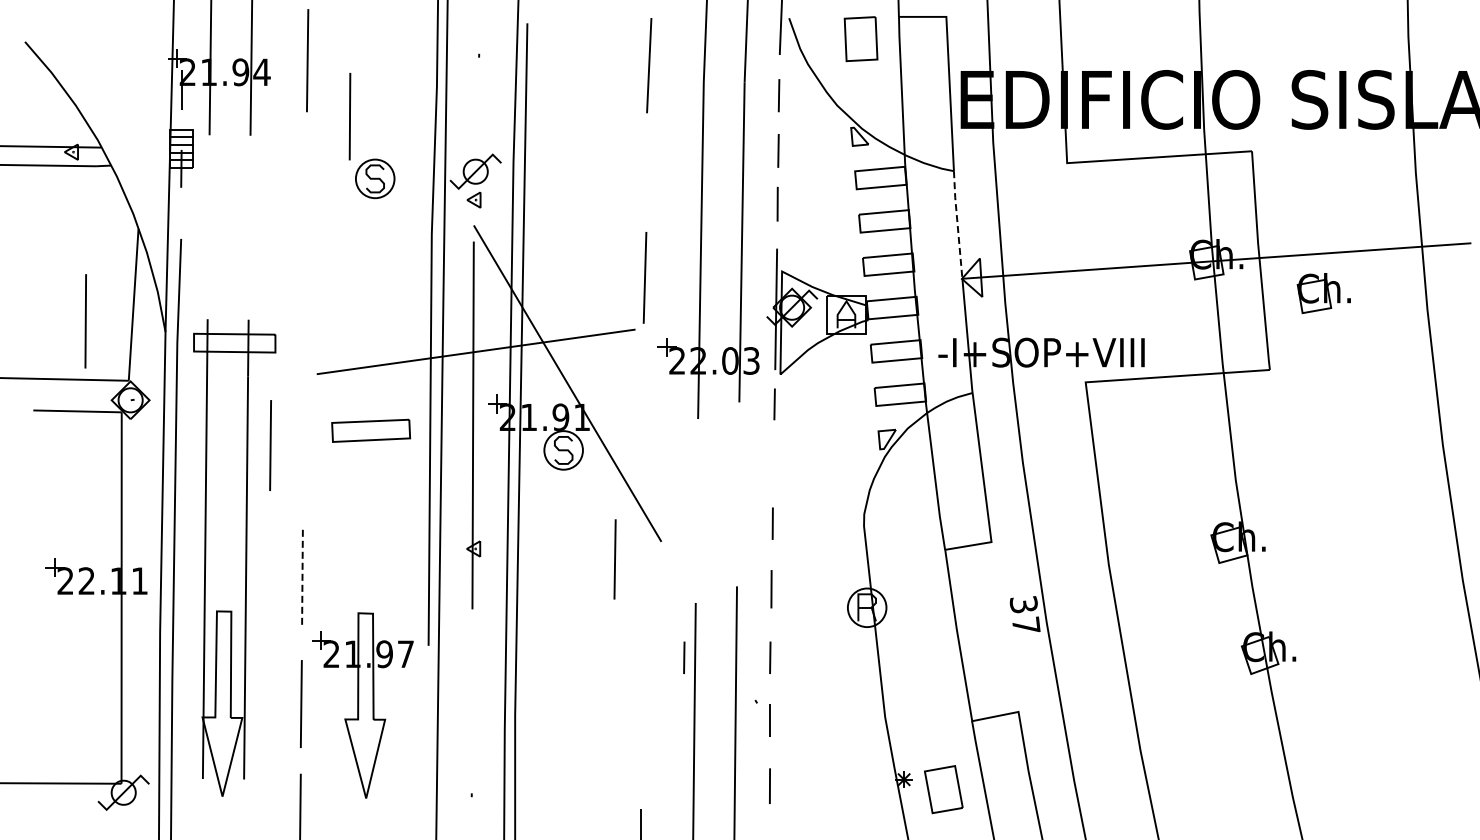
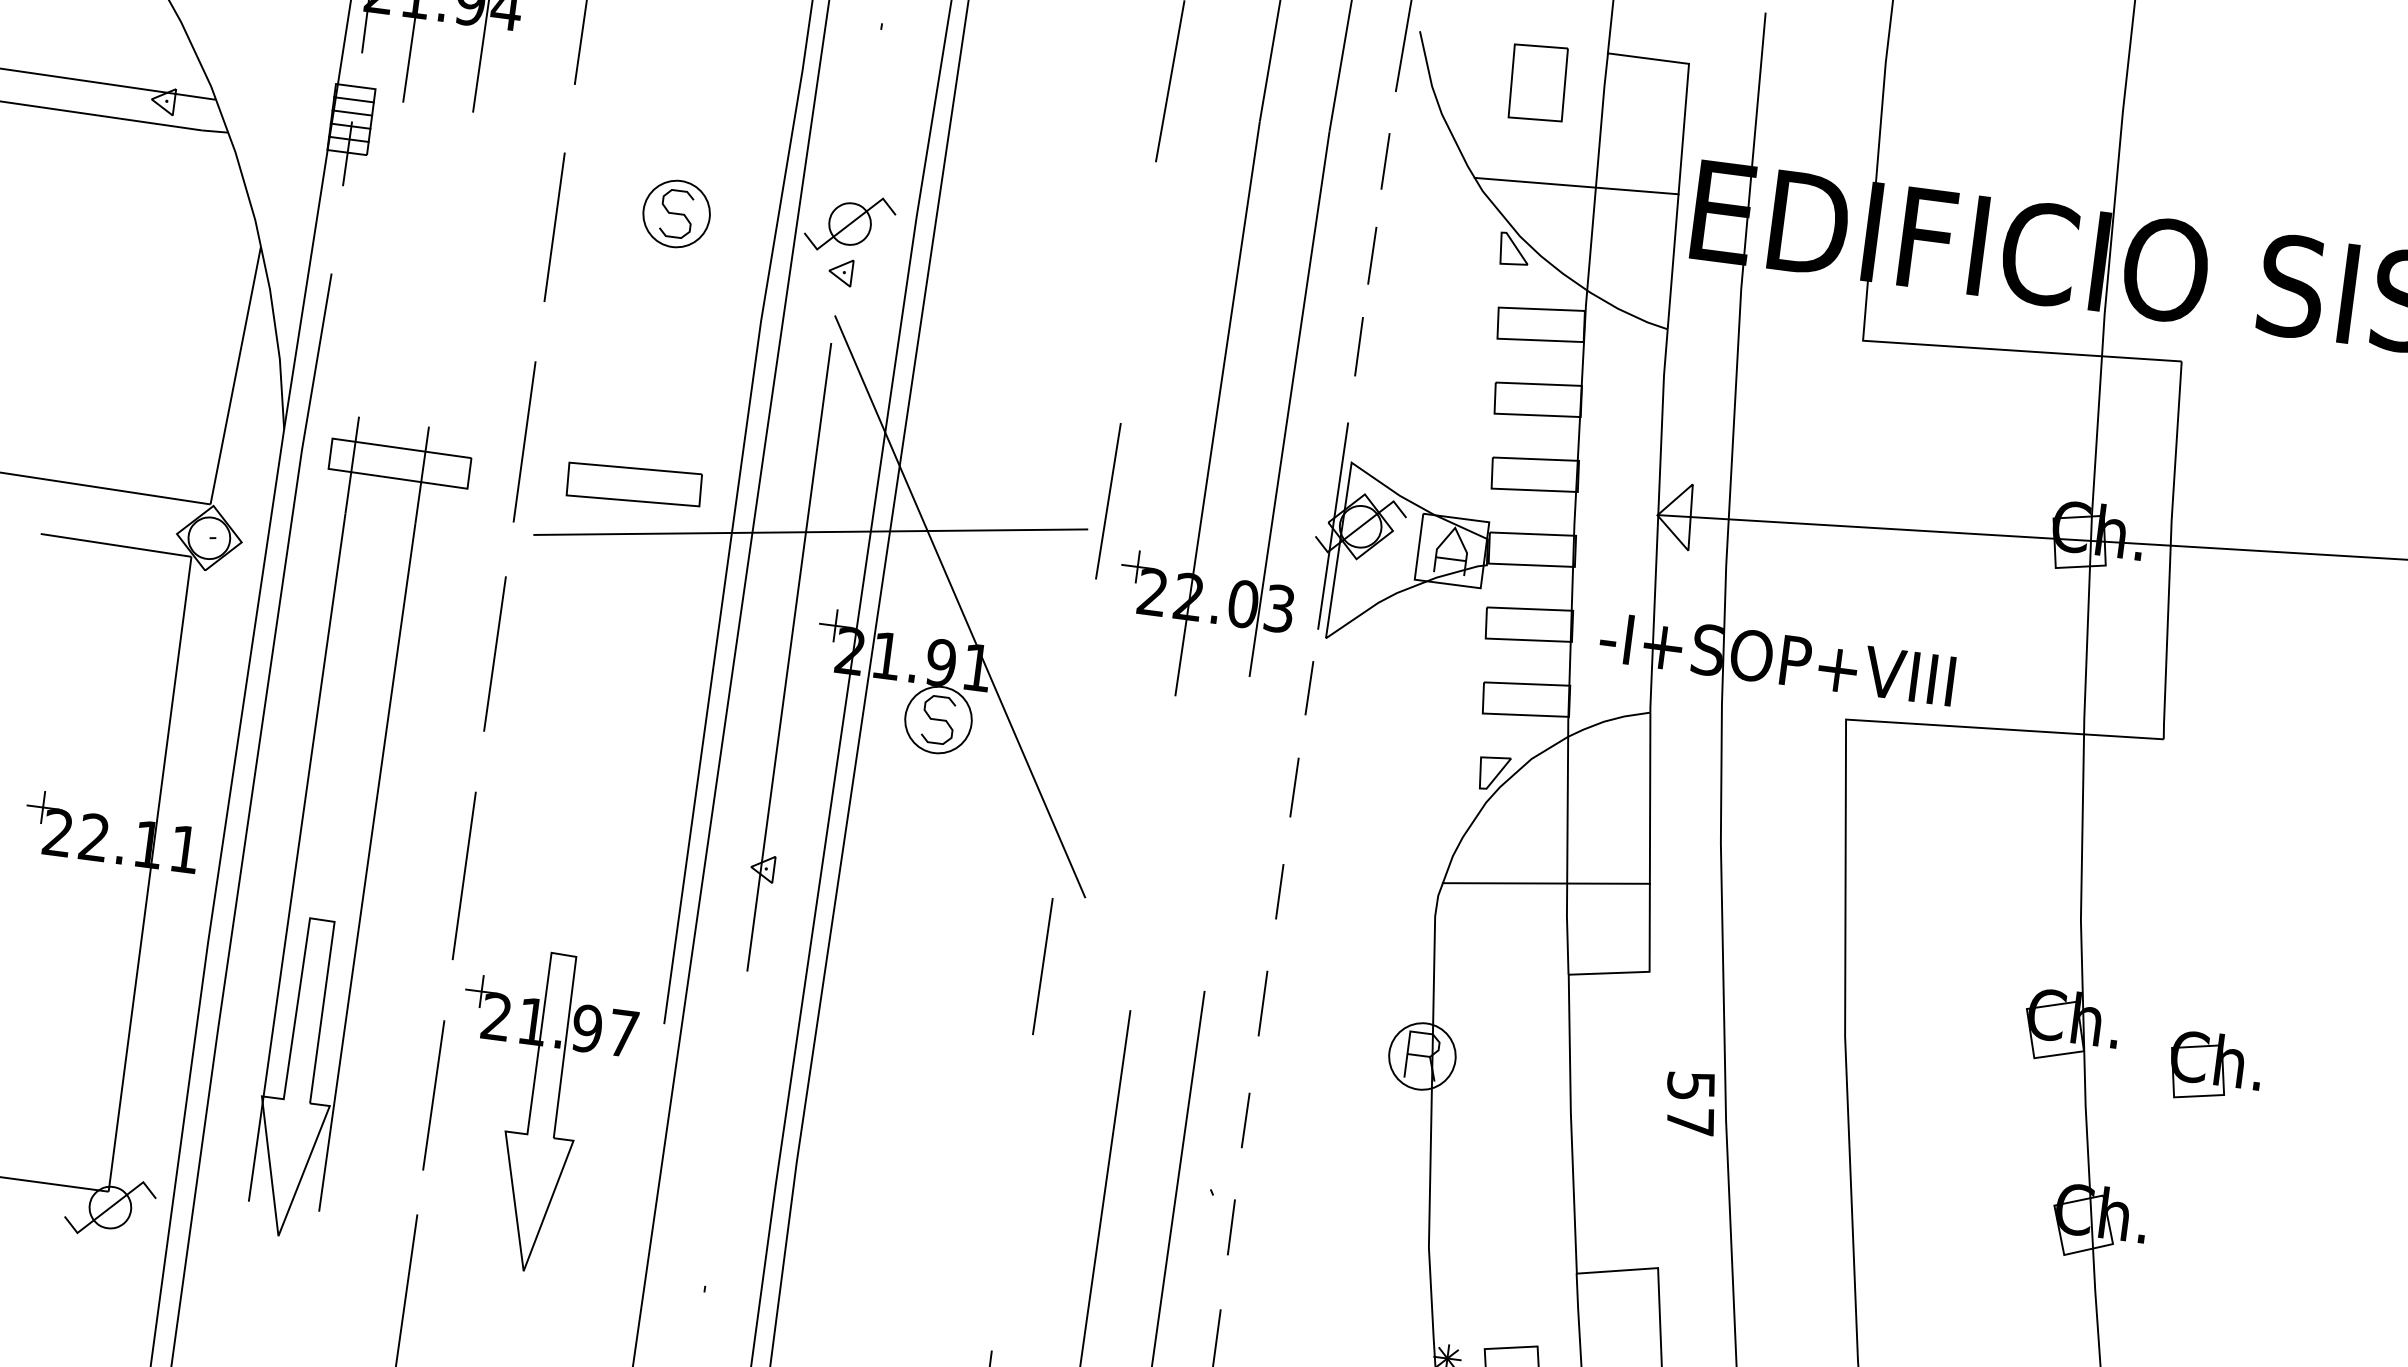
line: (890, 95) -> (1576, 185), added
line: (349, 116) -> (553, 226), moved
line: (957, 224) -> (1661, 421), dashed -> solid
line: (644, 277) -> (1107, 500), moved
part: (1323, 293) -> (2214, 1068), moved
line: (85, 321) -> (524, 442), moved
part: (371, 430) -> (635, 484), moved
line: (270, 445) -> (494, 653), moved
line: (773, 462) -> (1294, 787), added
line: (925, 498) -> (1546, 882), added
line: (614, 559) -> (1041, 966), moved
line: (302, 575) -> (464, 875), dashed -> solid
text: (1023, 604) -> (1690, 1085), 37 -> 57
line: (684, 657) -> (1099, 1100), removed

